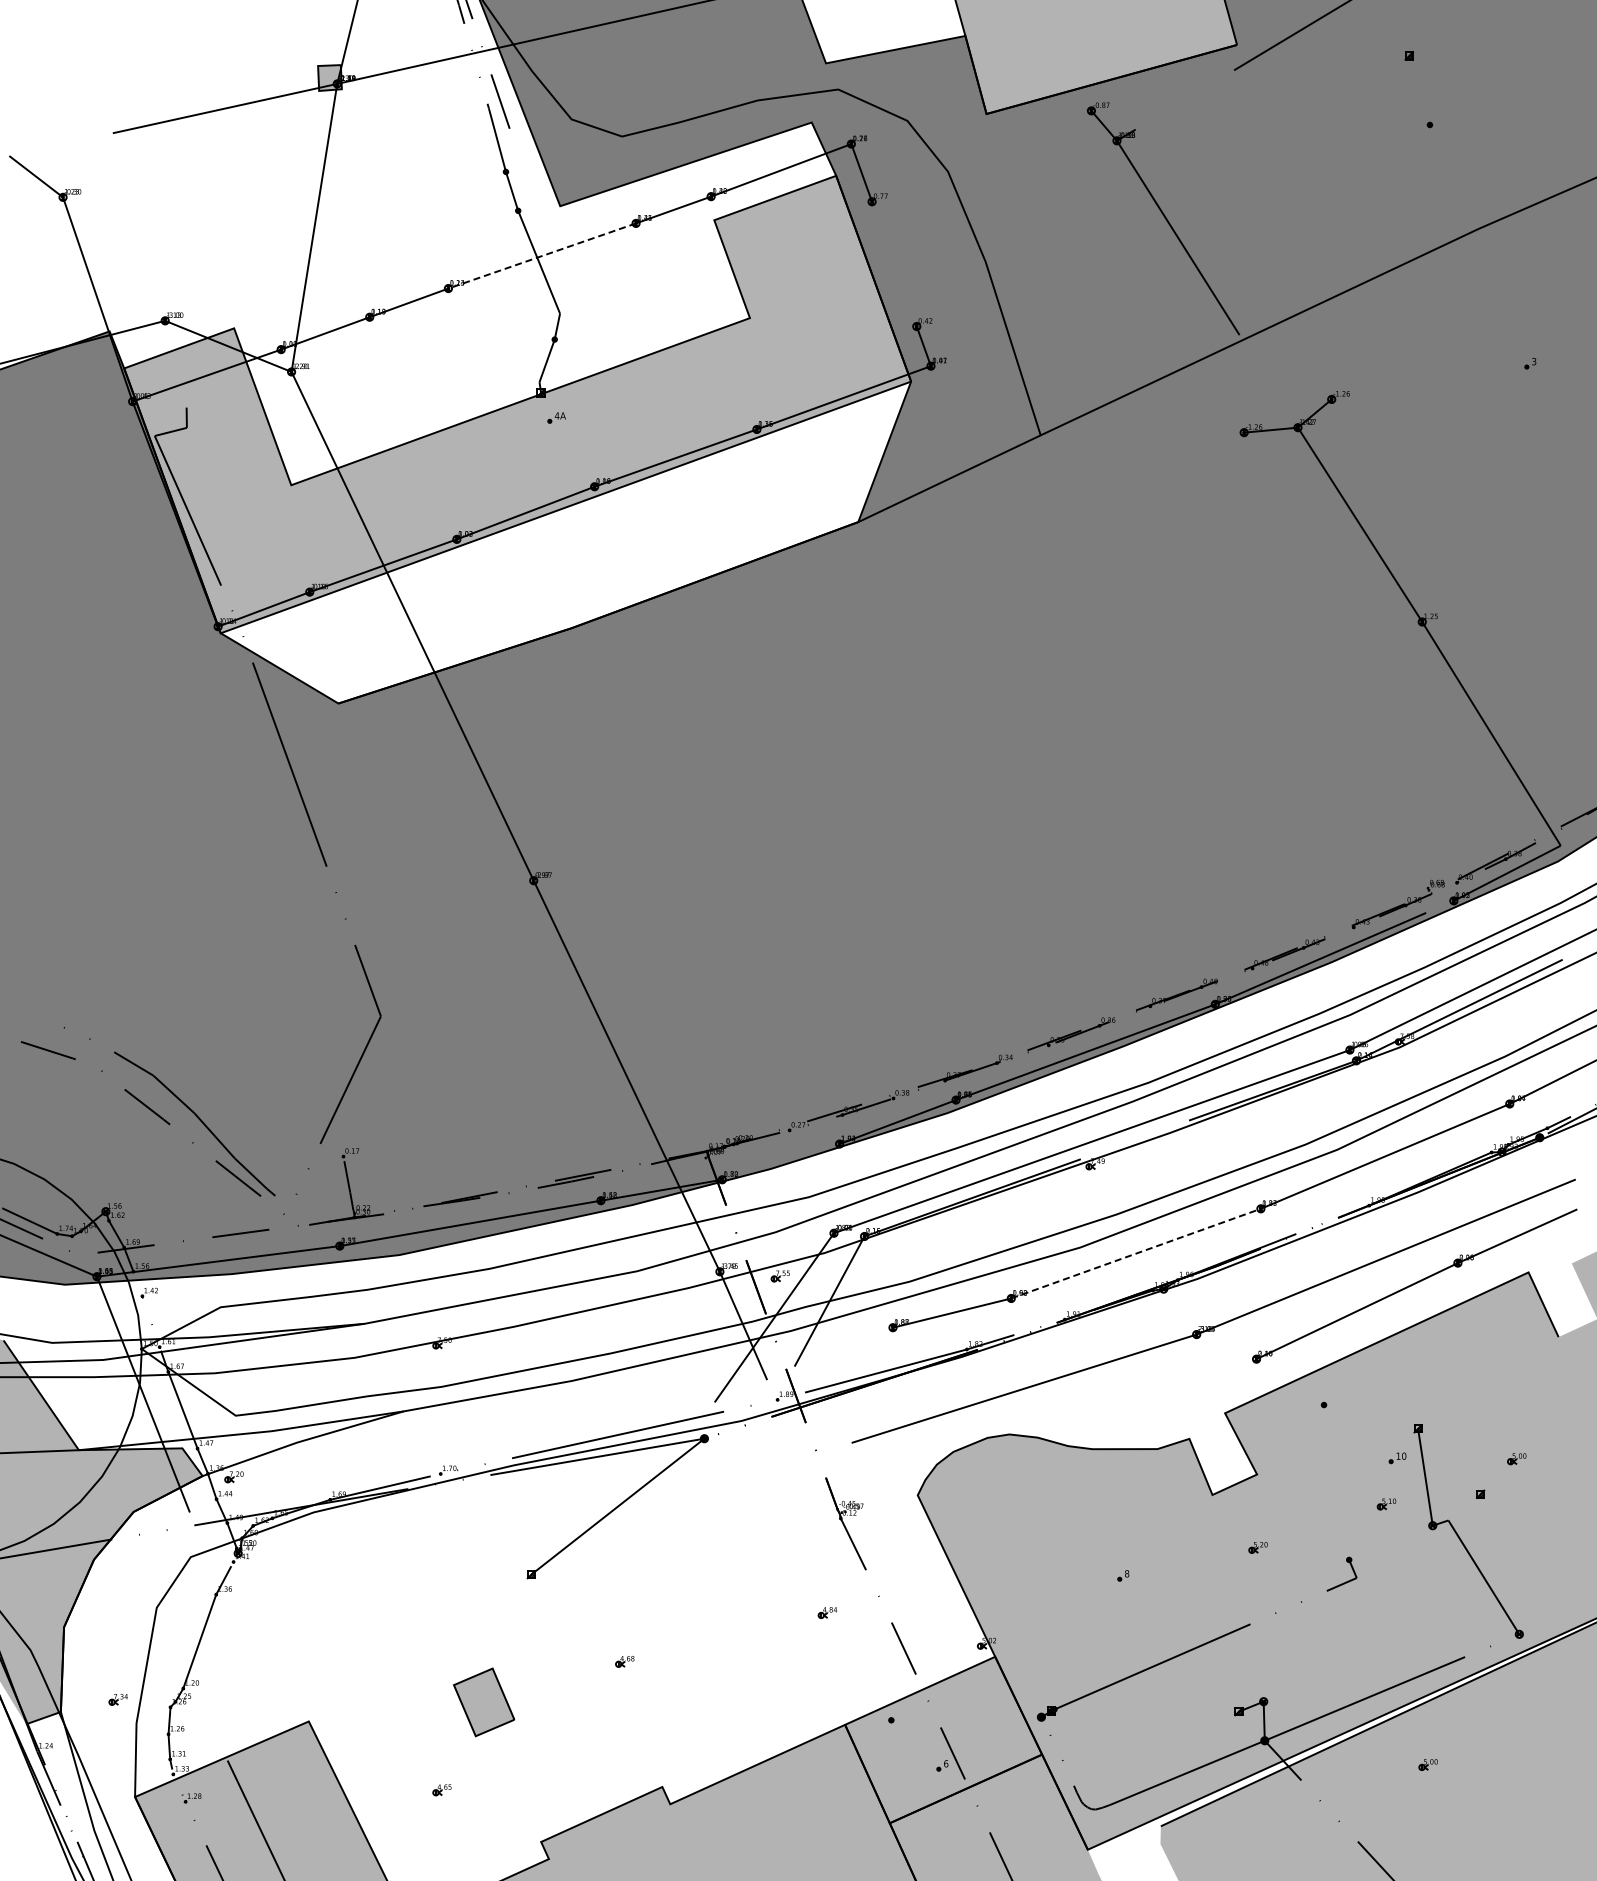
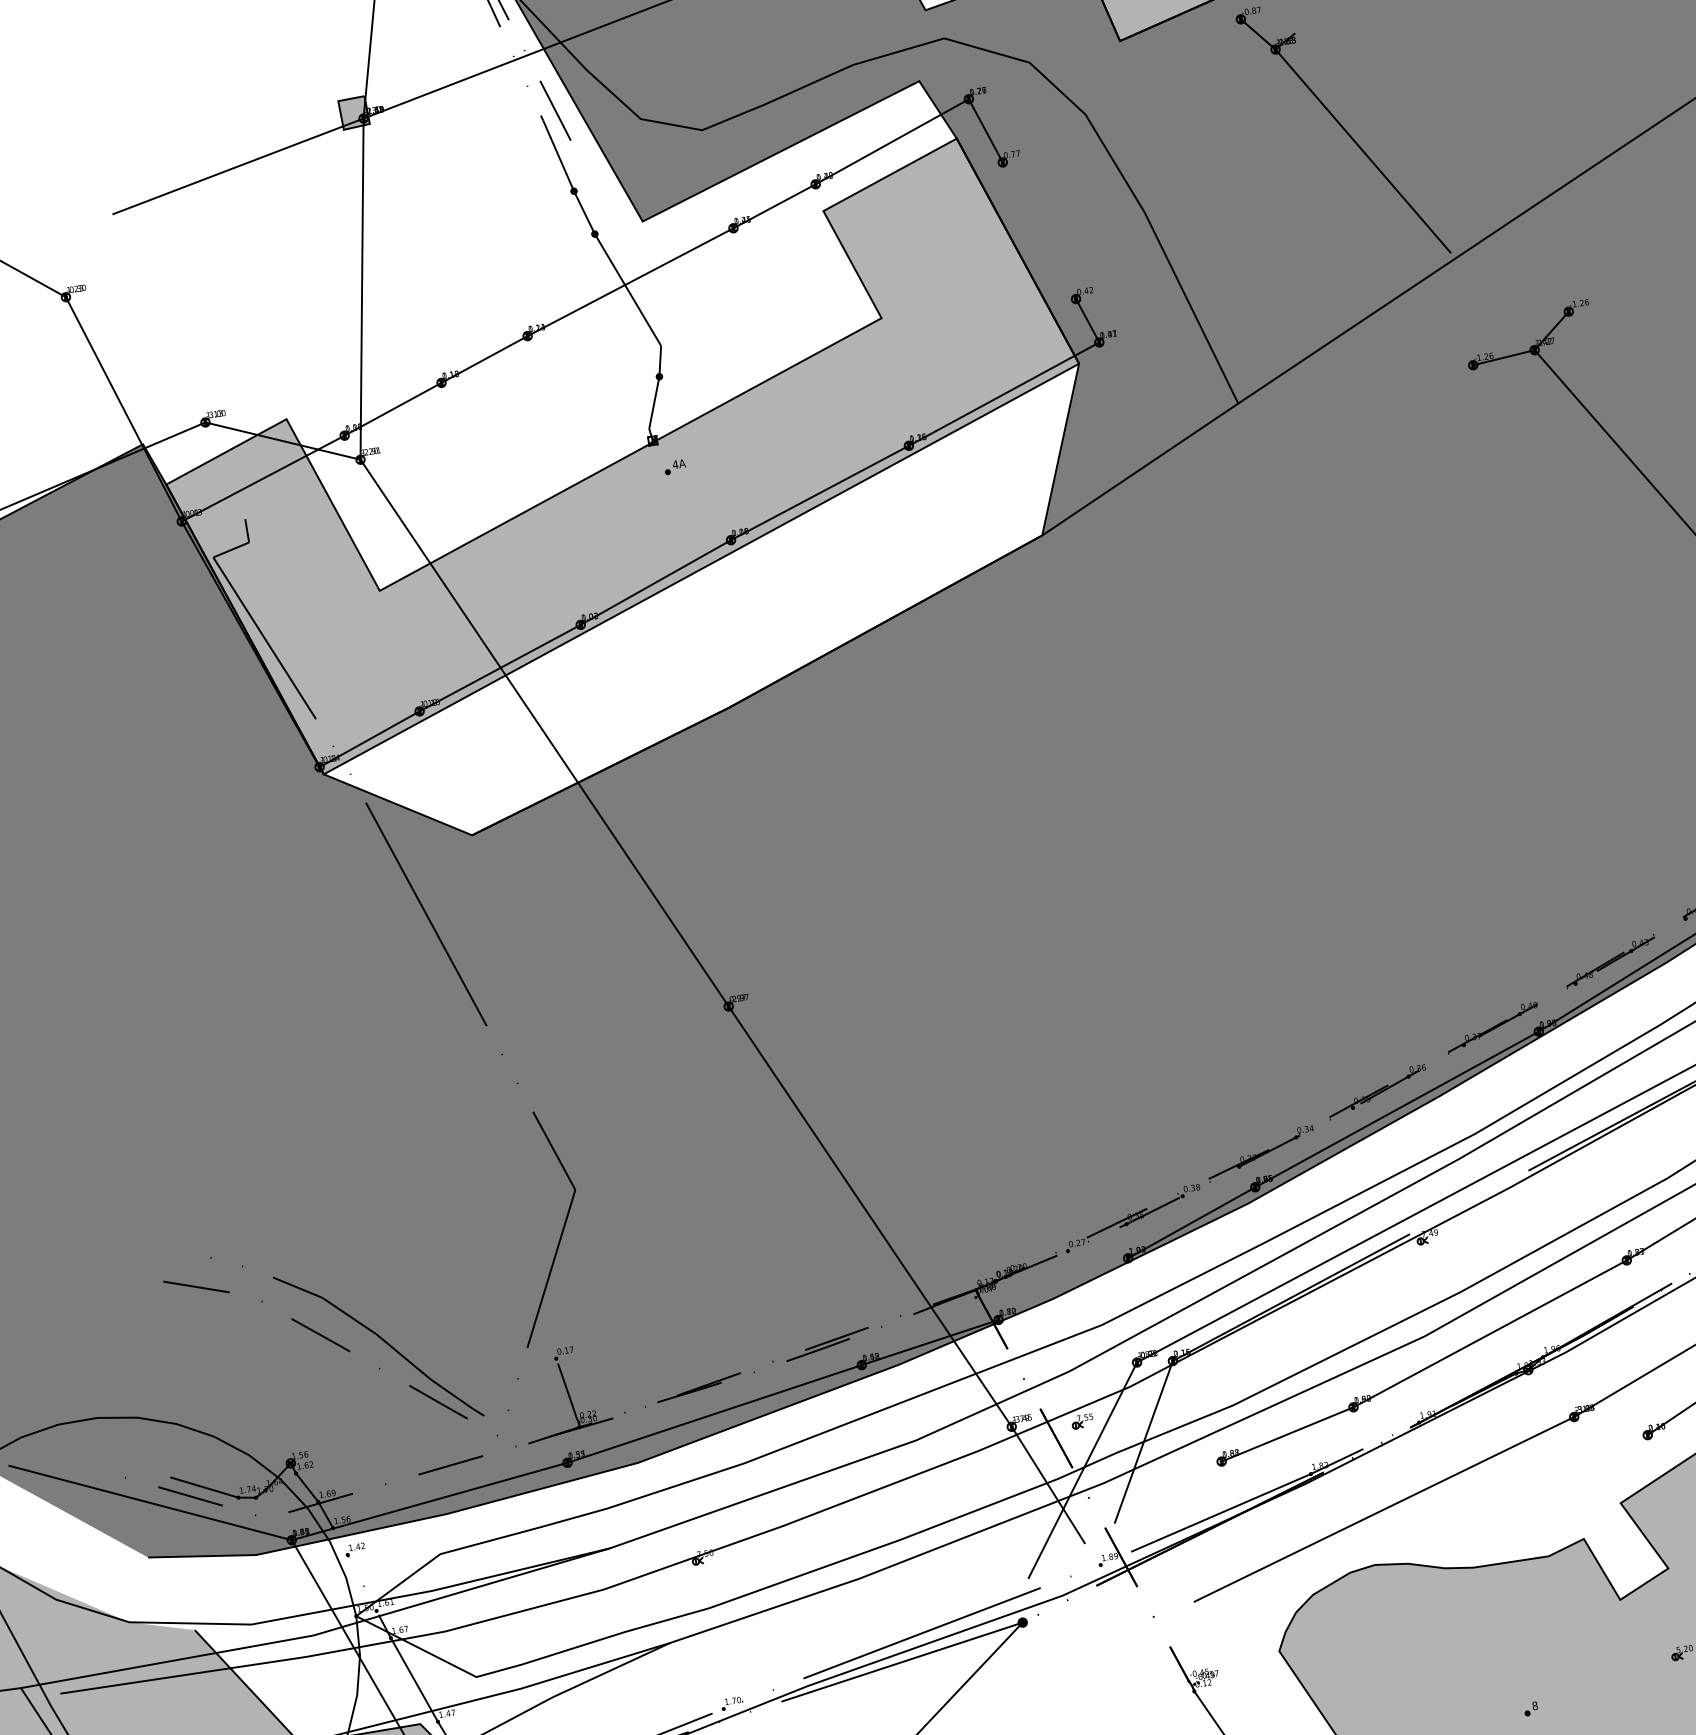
line: (541, 256) -> (629, 282), dashed -> solid
line: (1136, 1253) -> (1490, 1333), dashed -> solid

